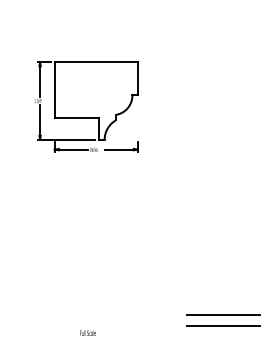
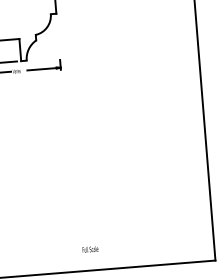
line: (223, 315) -> (159, 226), removed
line: (223, 326) -> (160, 237), removed
text: (87, 332) -> (89, 248), moved

